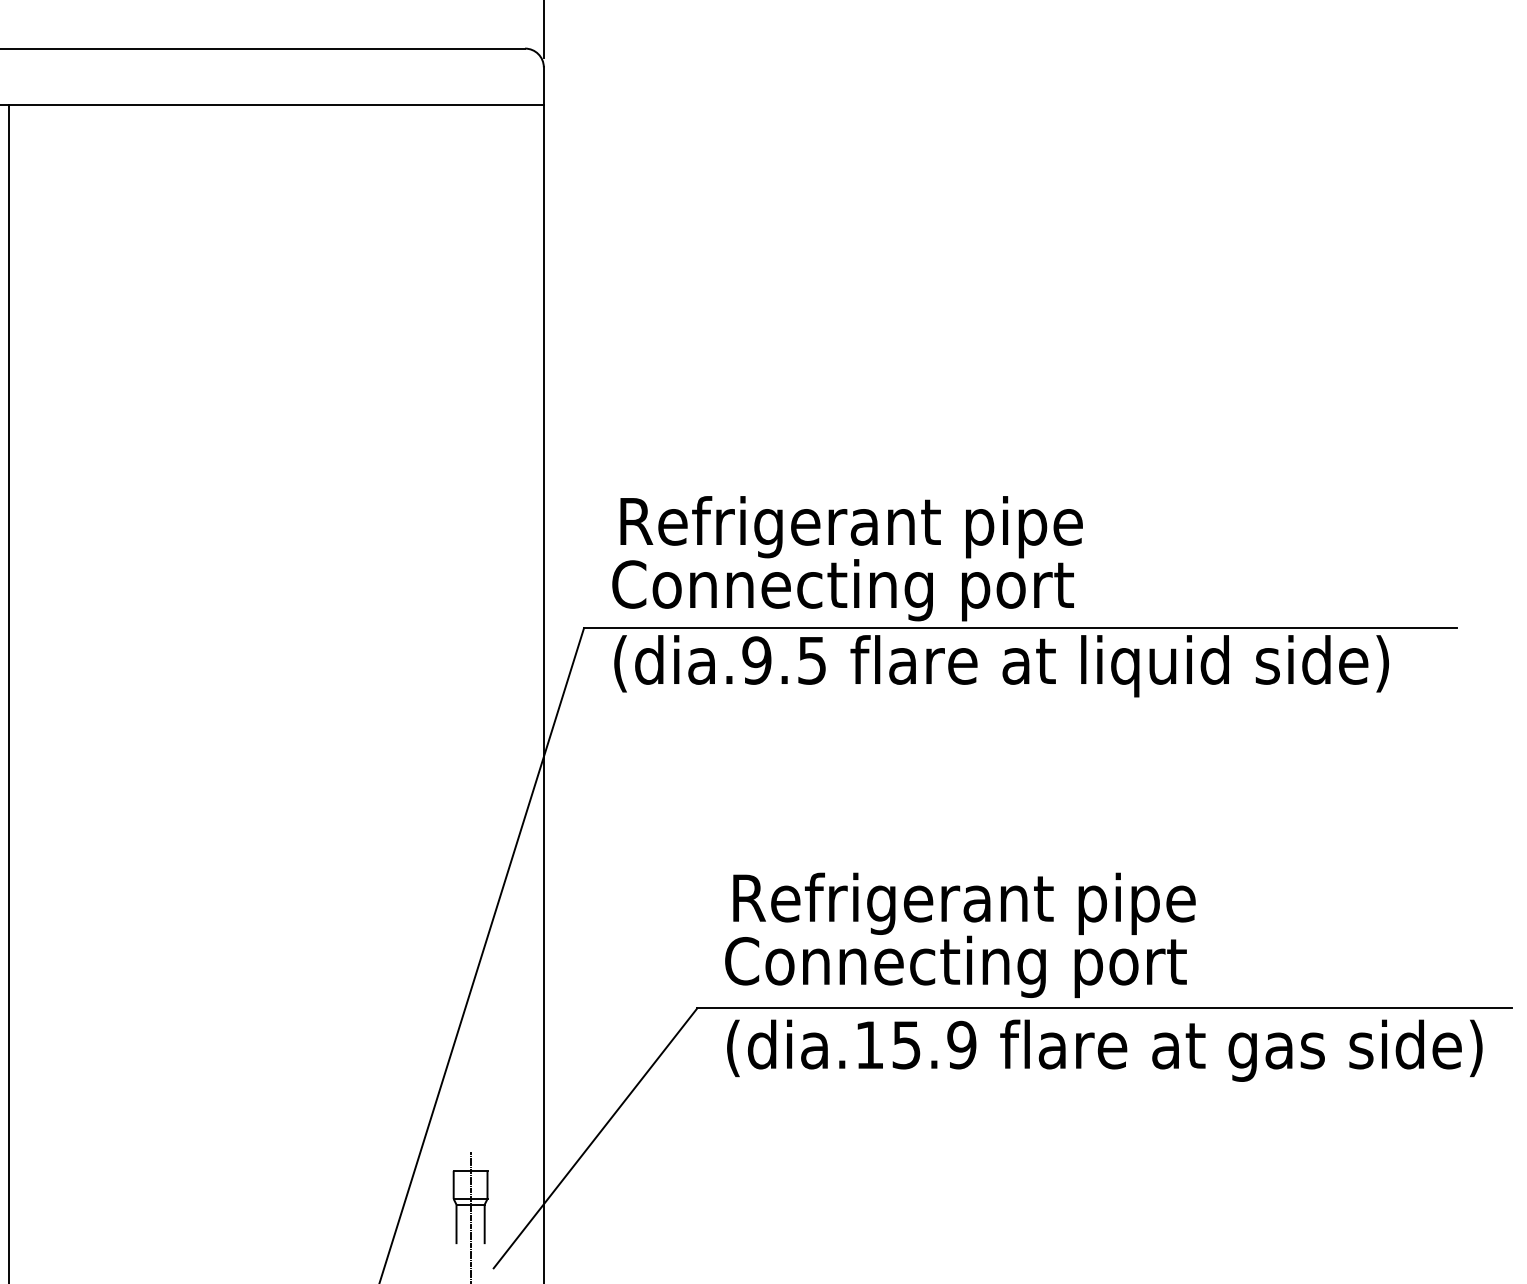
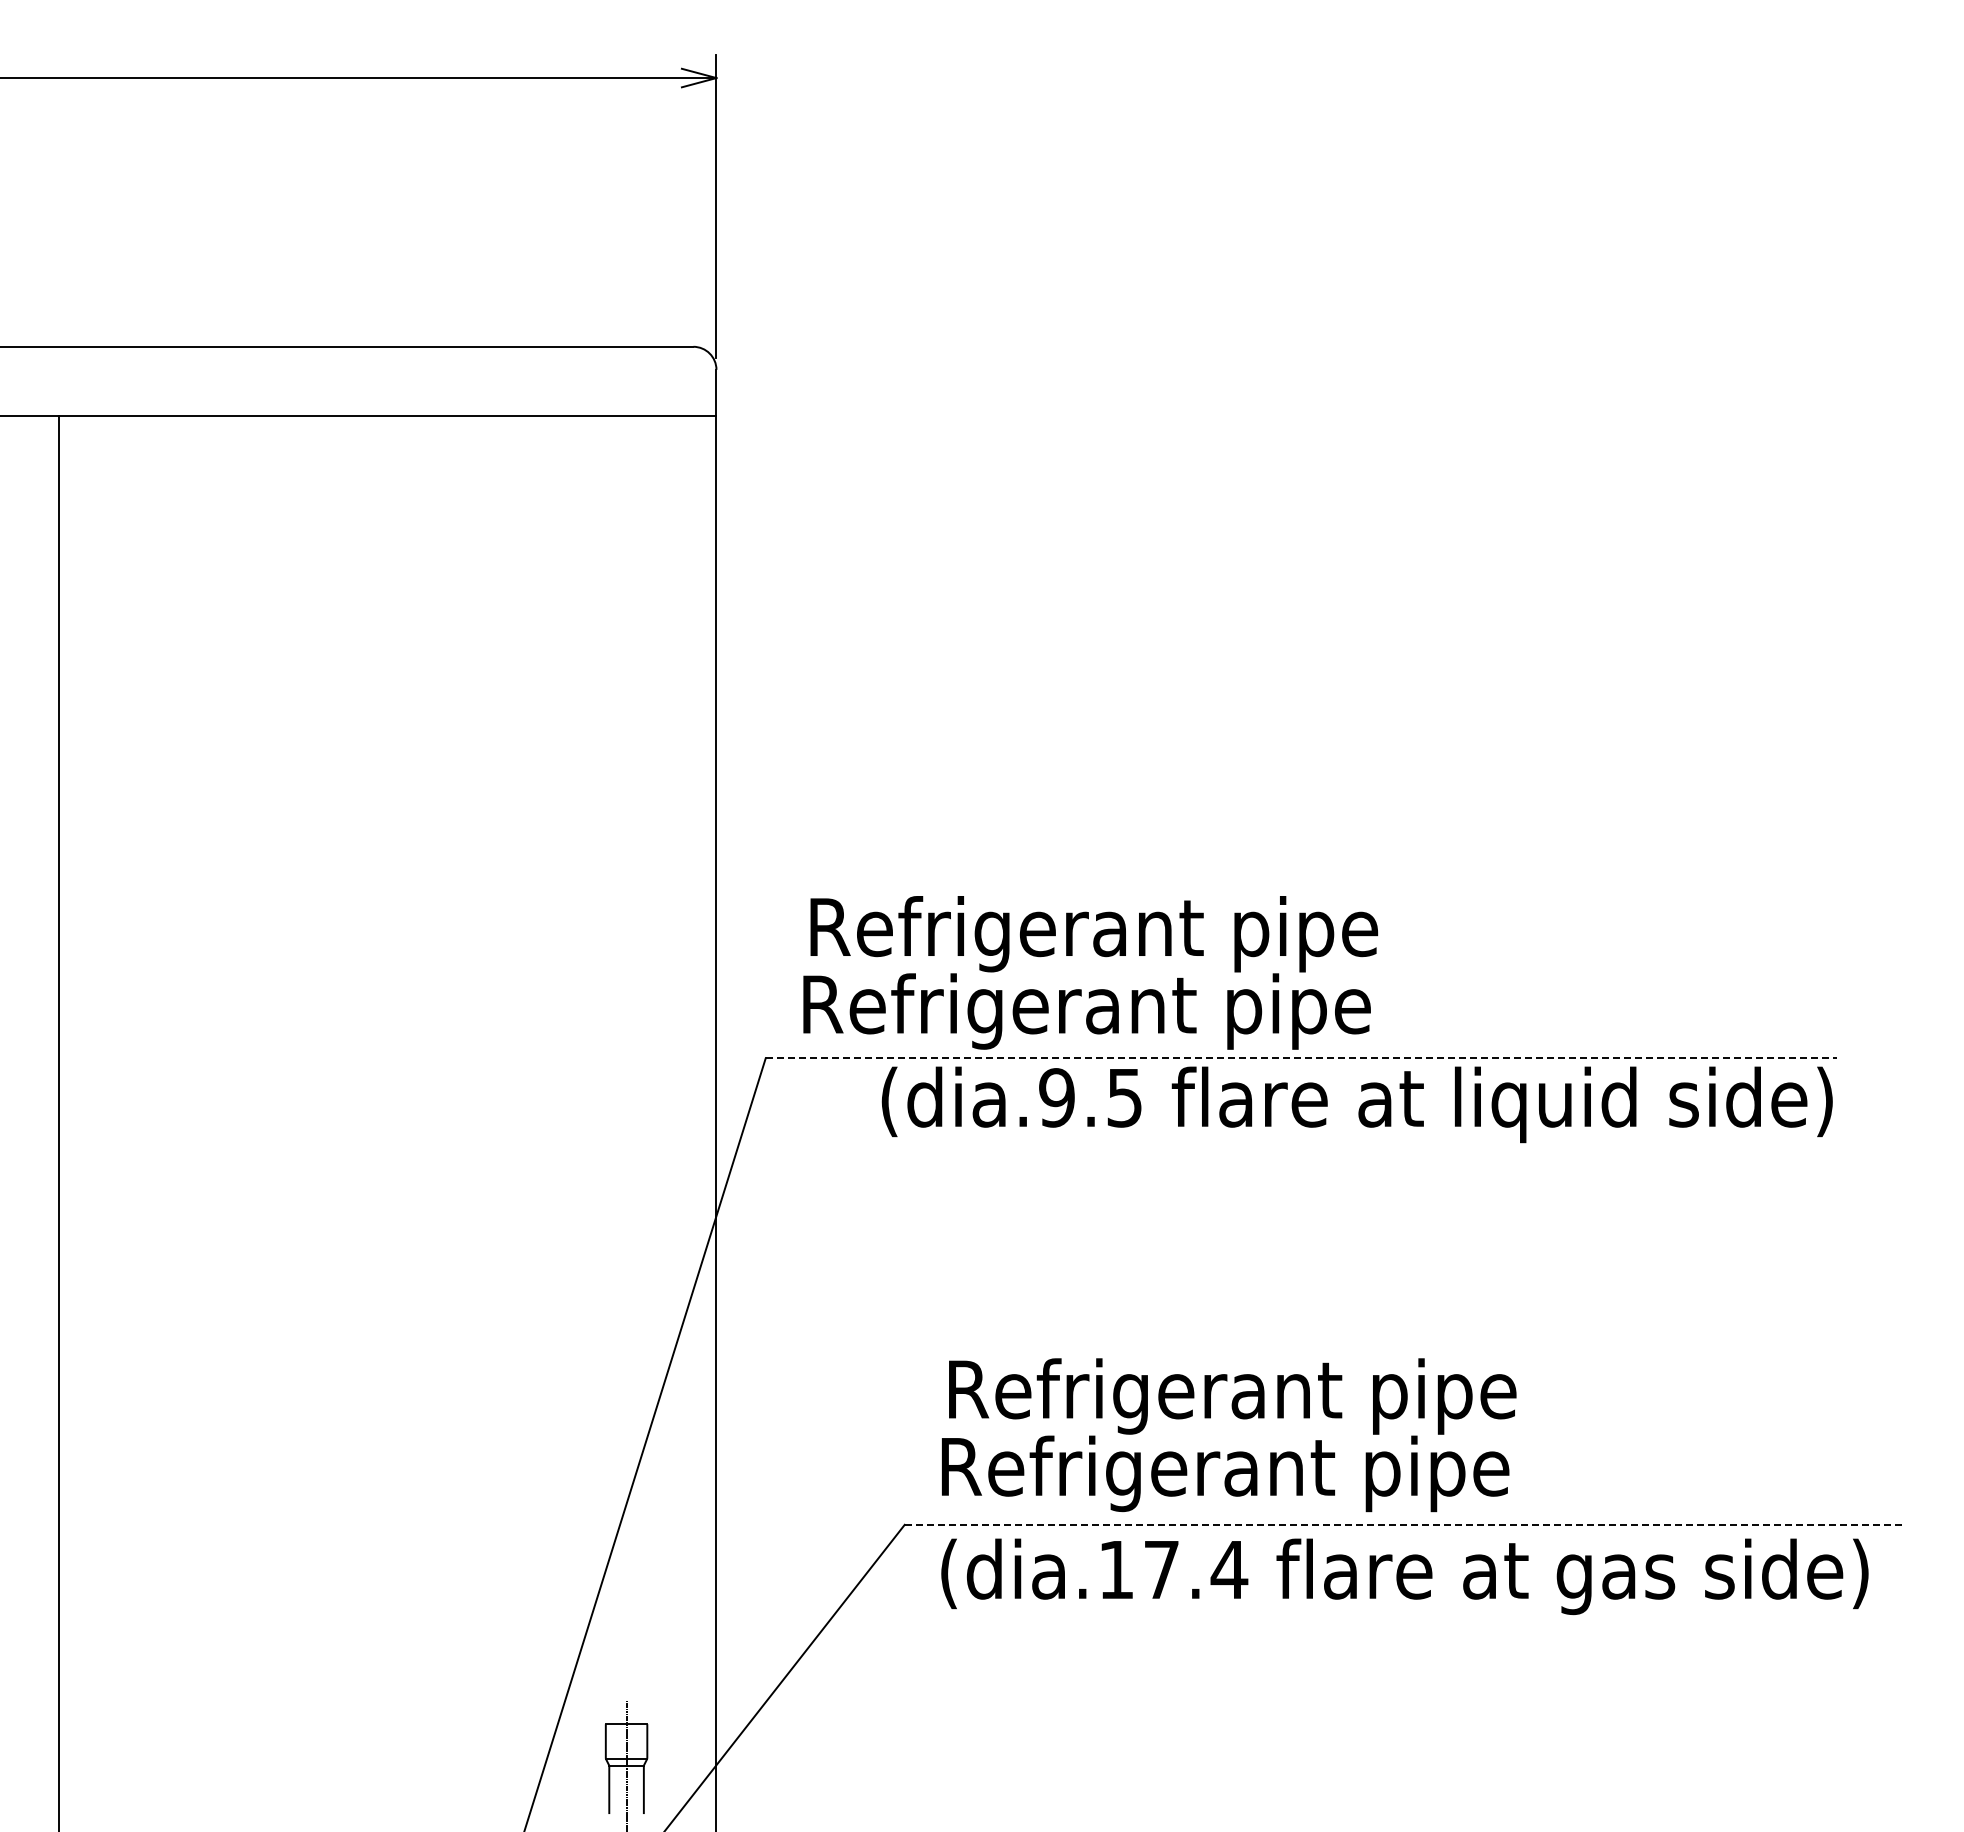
text: (844, 590) -> (1085, 1011), Connecting port -> Refrigerant pipe
line: (1020, 628) -> (1301, 1058), solid -> dashed
text: (1000, 665) -> (1356, 1104), moved
text: (957, 966) -> (1224, 1473), Connecting port -> Refrigerant pipe
line: (1105, 1008) -> (1405, 1524), solid -> dashed
text: (934, 1044) -> (1196, 1569), (dia.15.9 -> (dia.17.4

